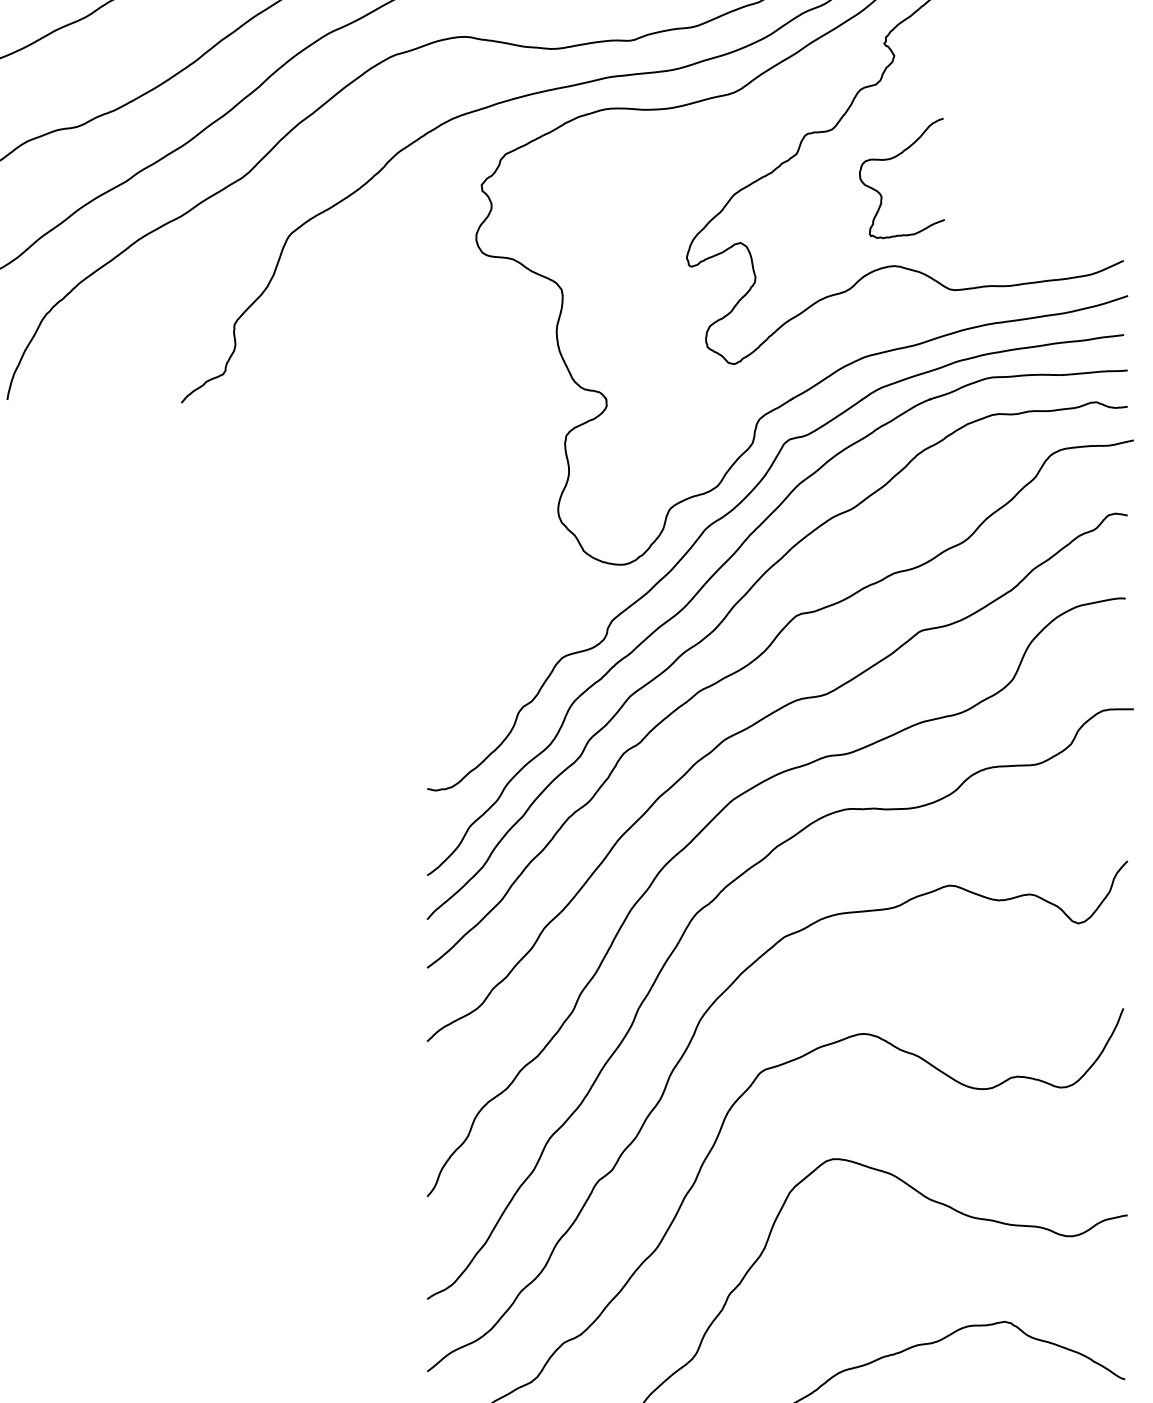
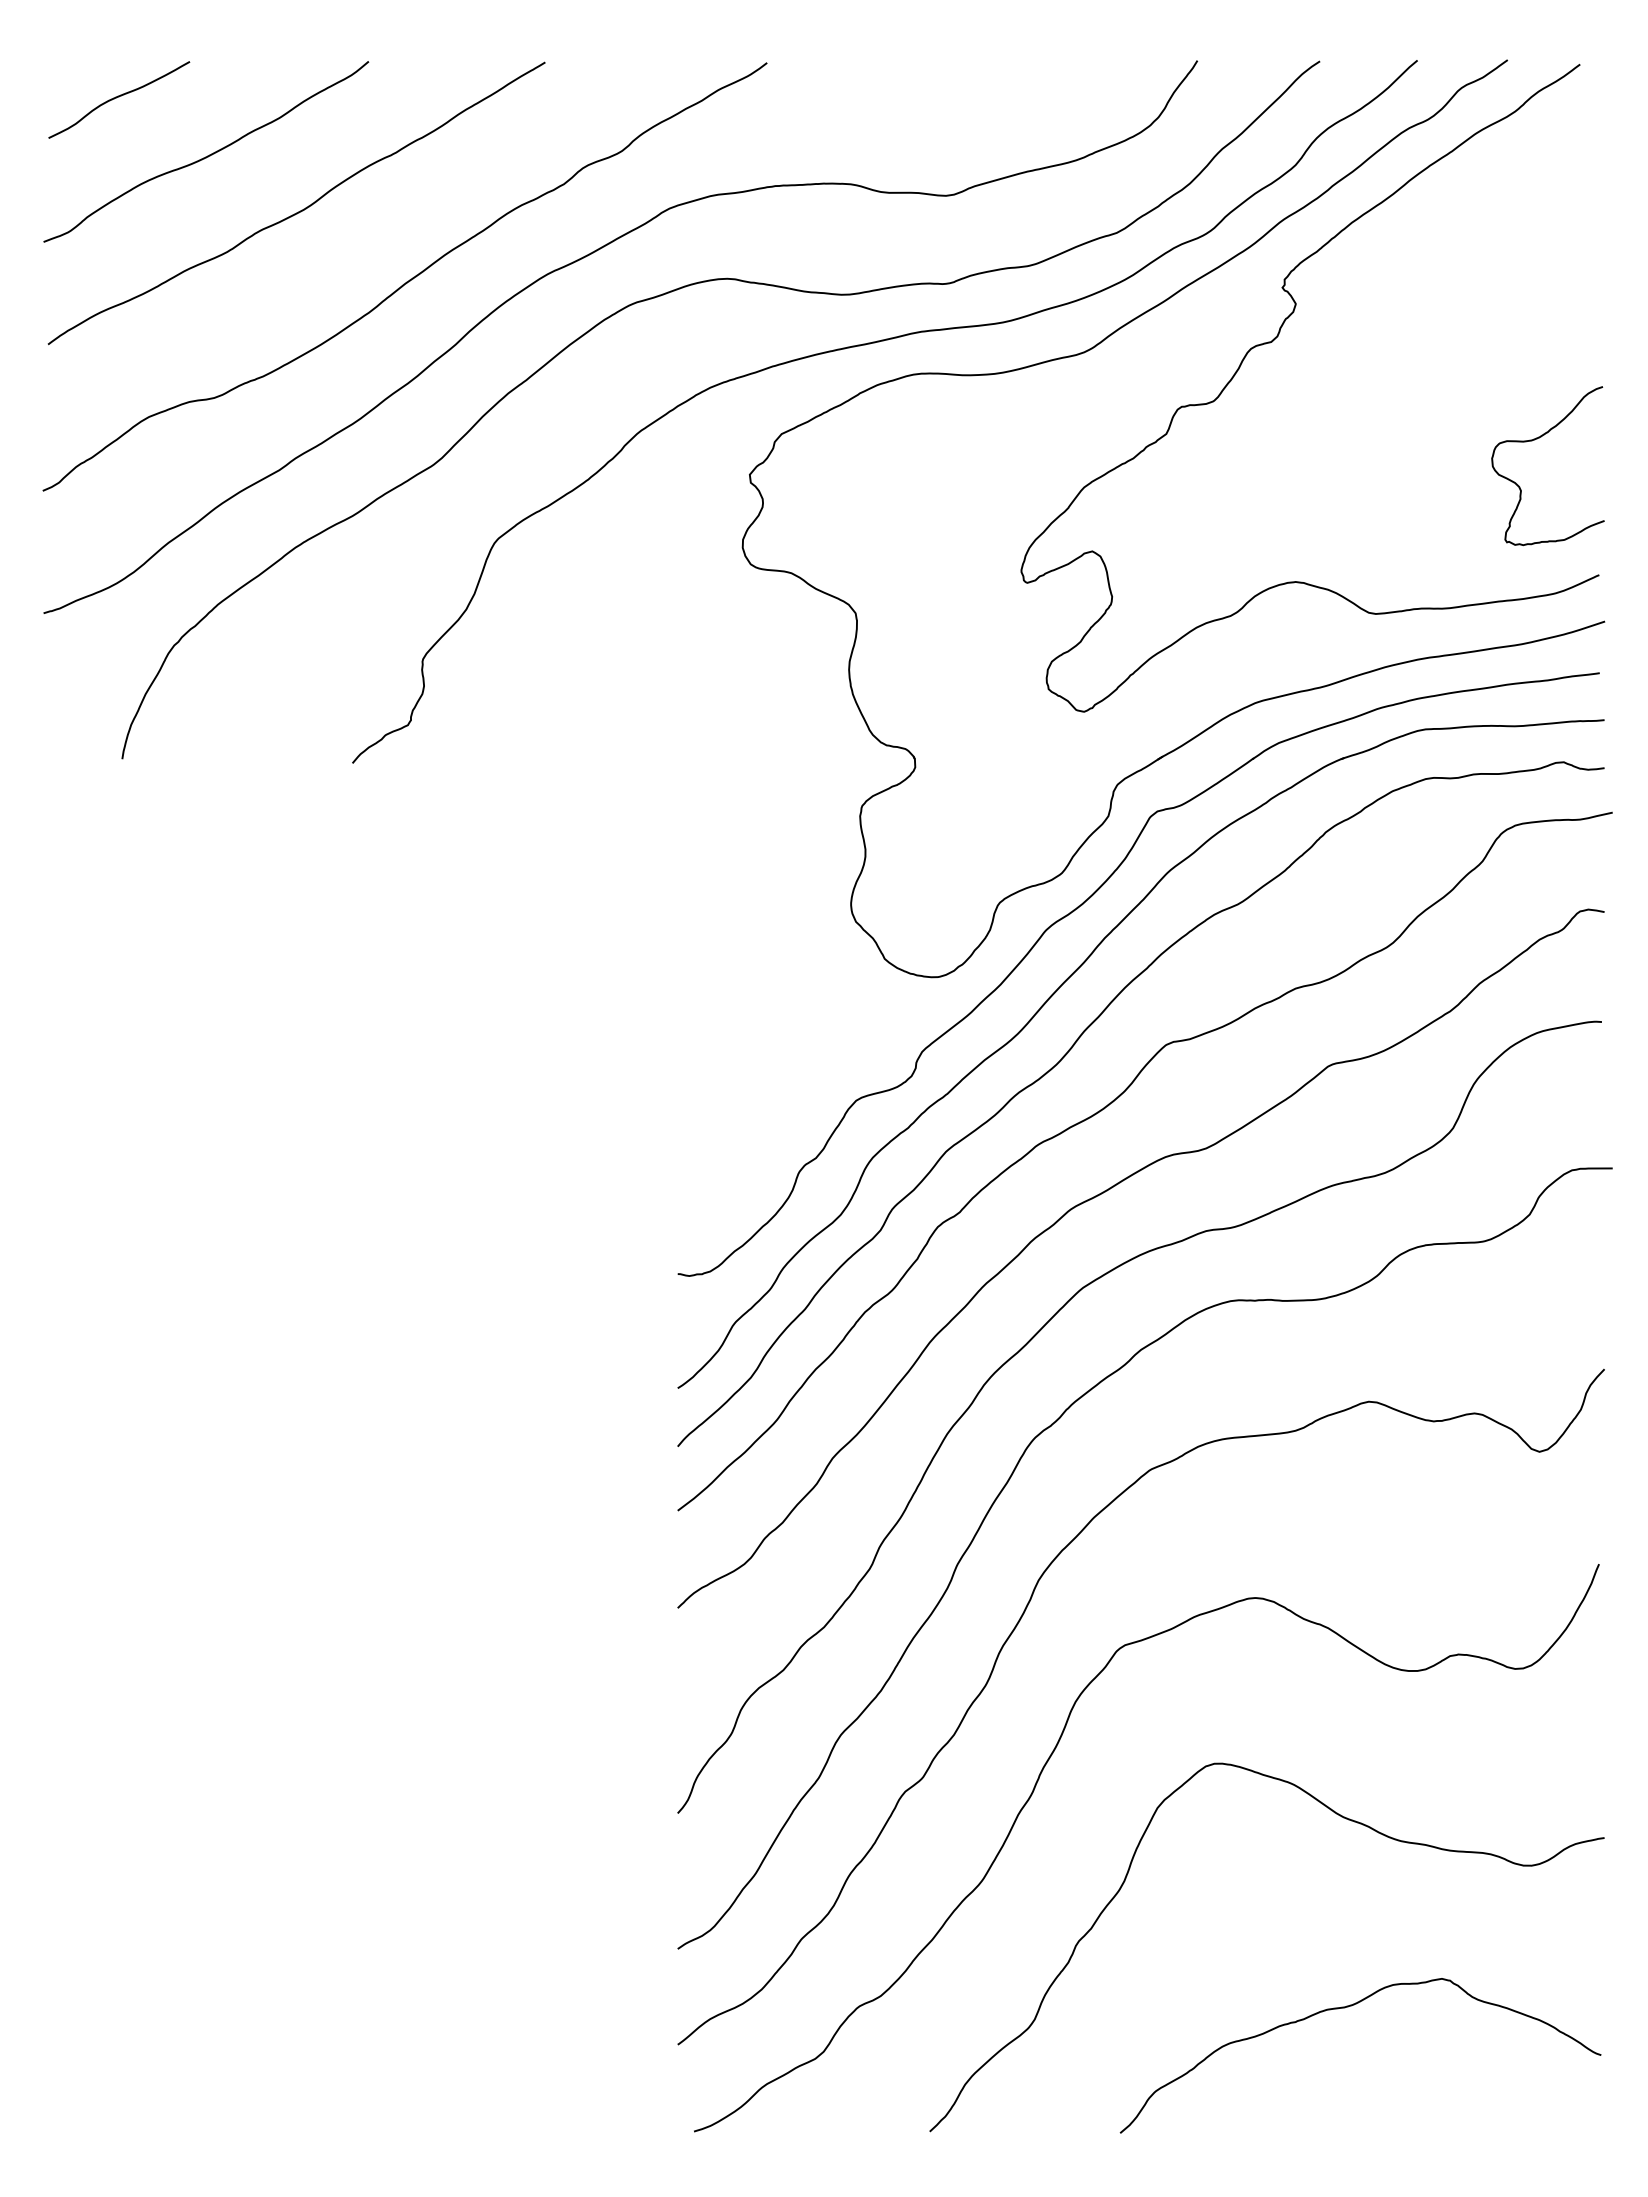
curve: (894, 158) -> (1537, 439), moved

